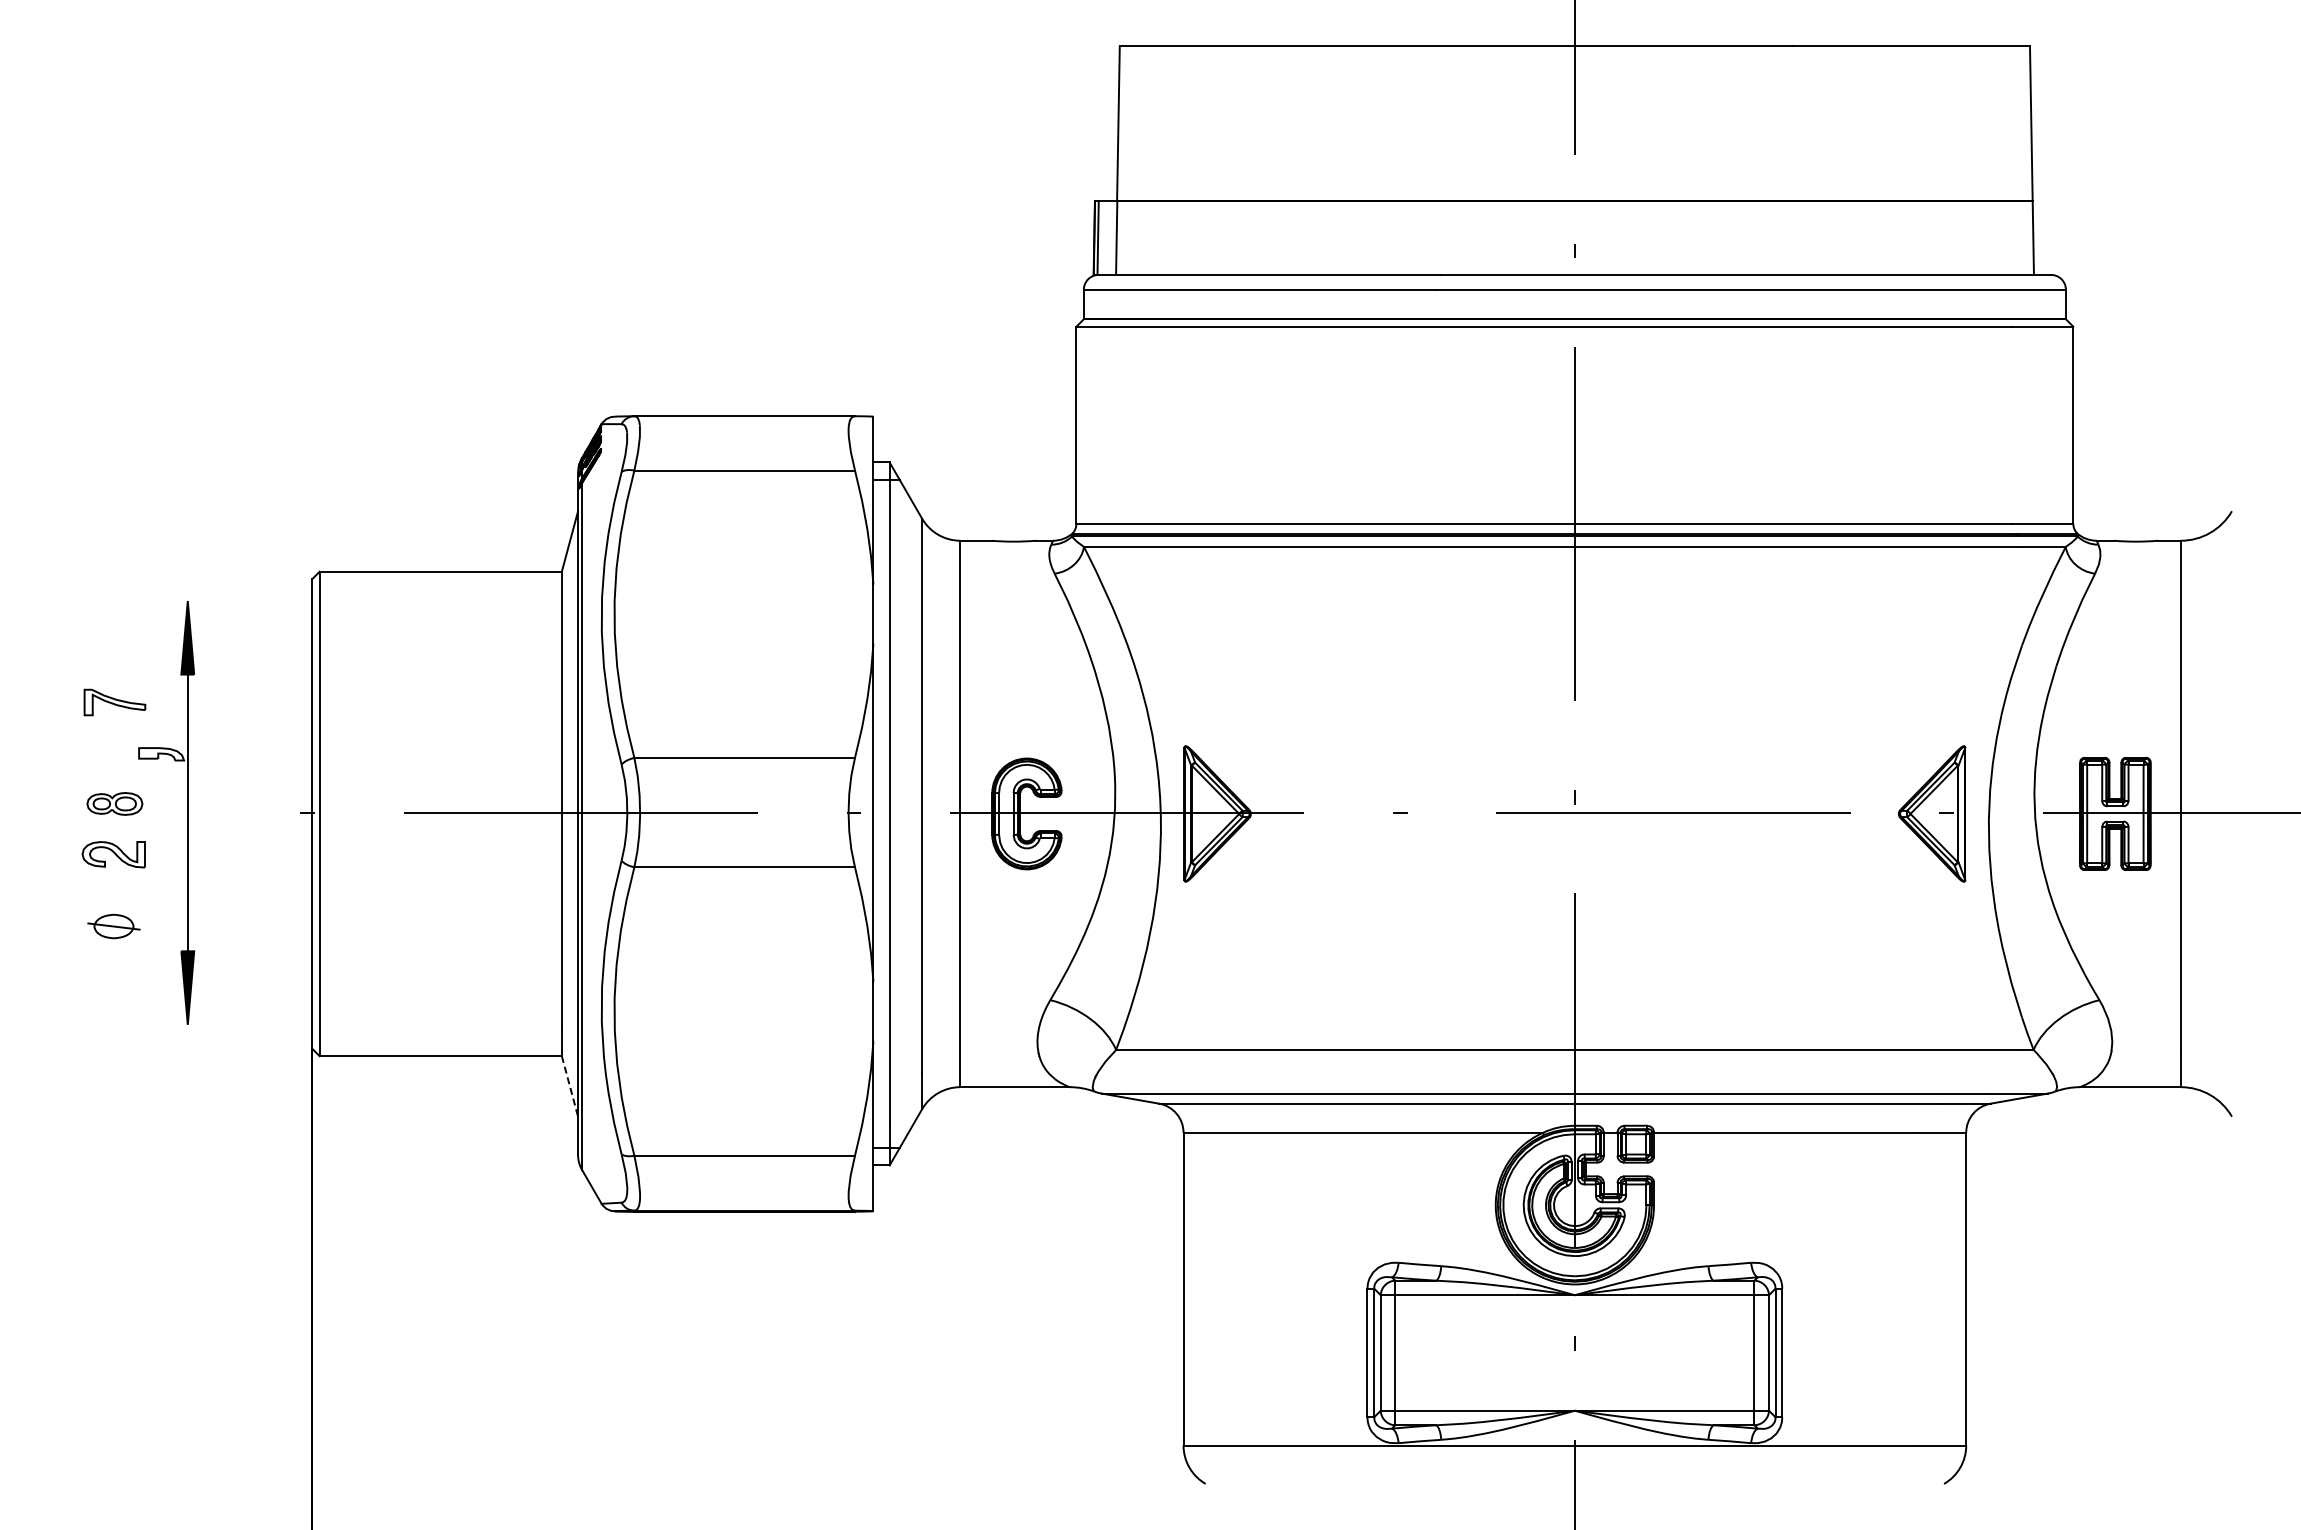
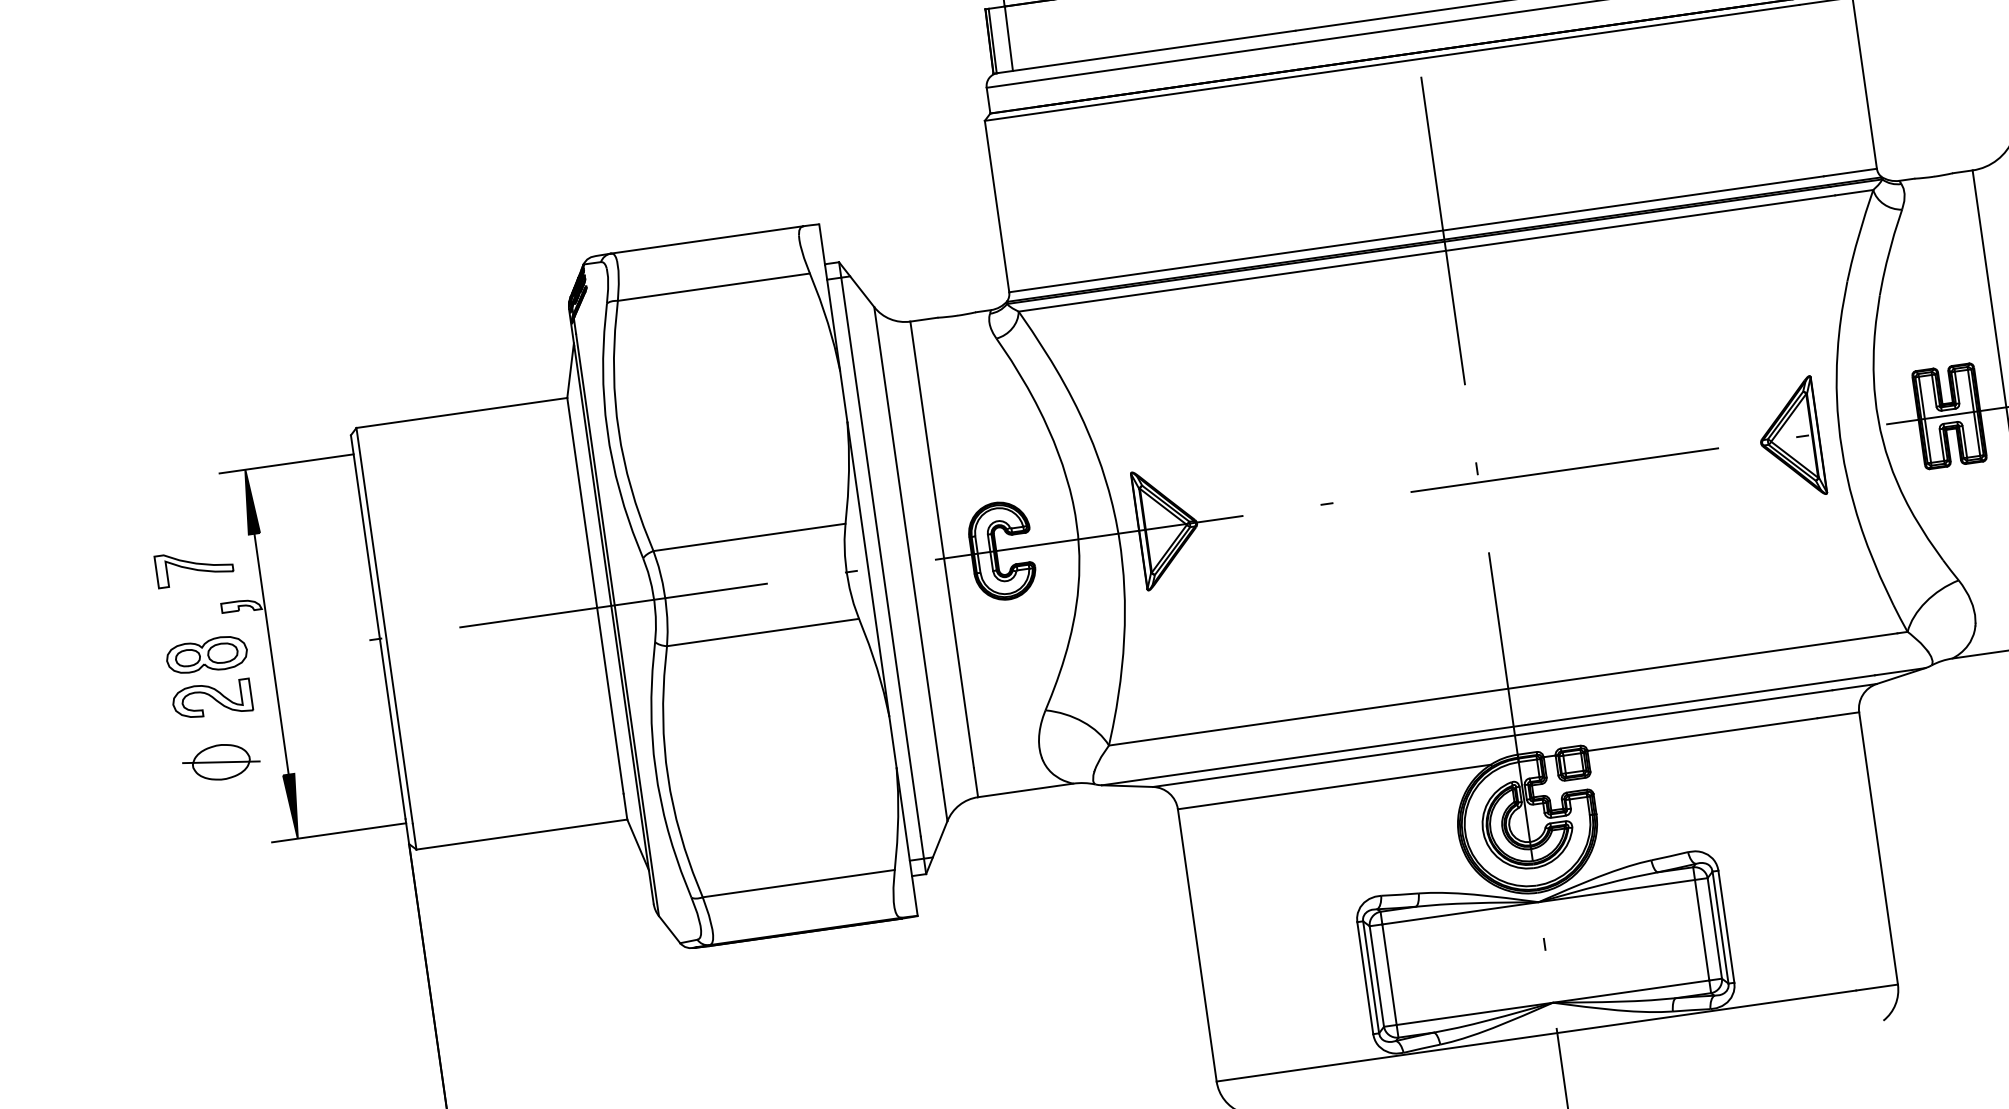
line: (235, 601) -> (286, 464), added
part: (114, 702) -> (194, 567), size x1.43
part: (114, 803) -> (206, 655), size x1.67
part: (113, 854) -> (212, 699), size x1.43
part: (113, 926) -> (220, 762), size x1.67
line: (235, 1024) -> (339, 832), added
line: (570, 1086) -> (638, 844), dashed -> solid

